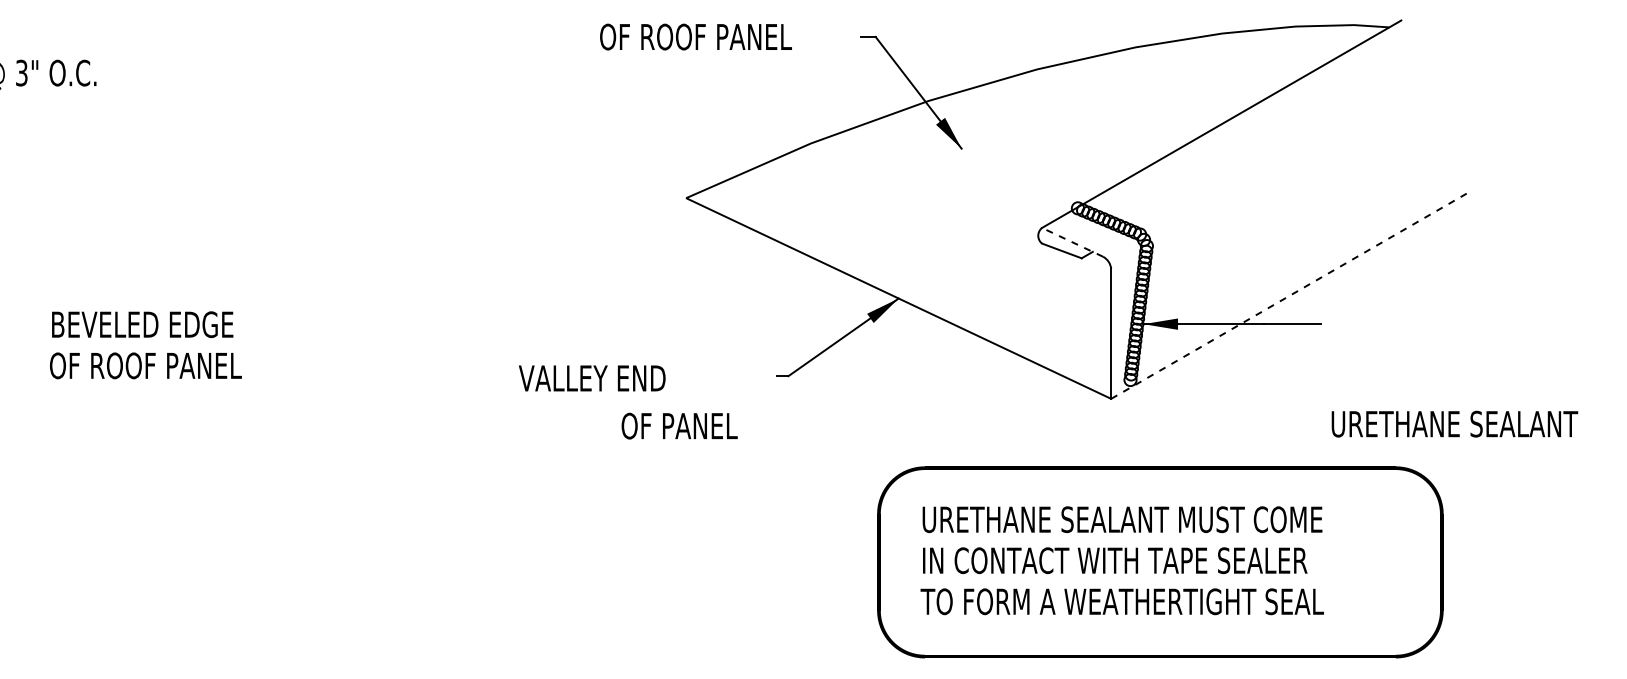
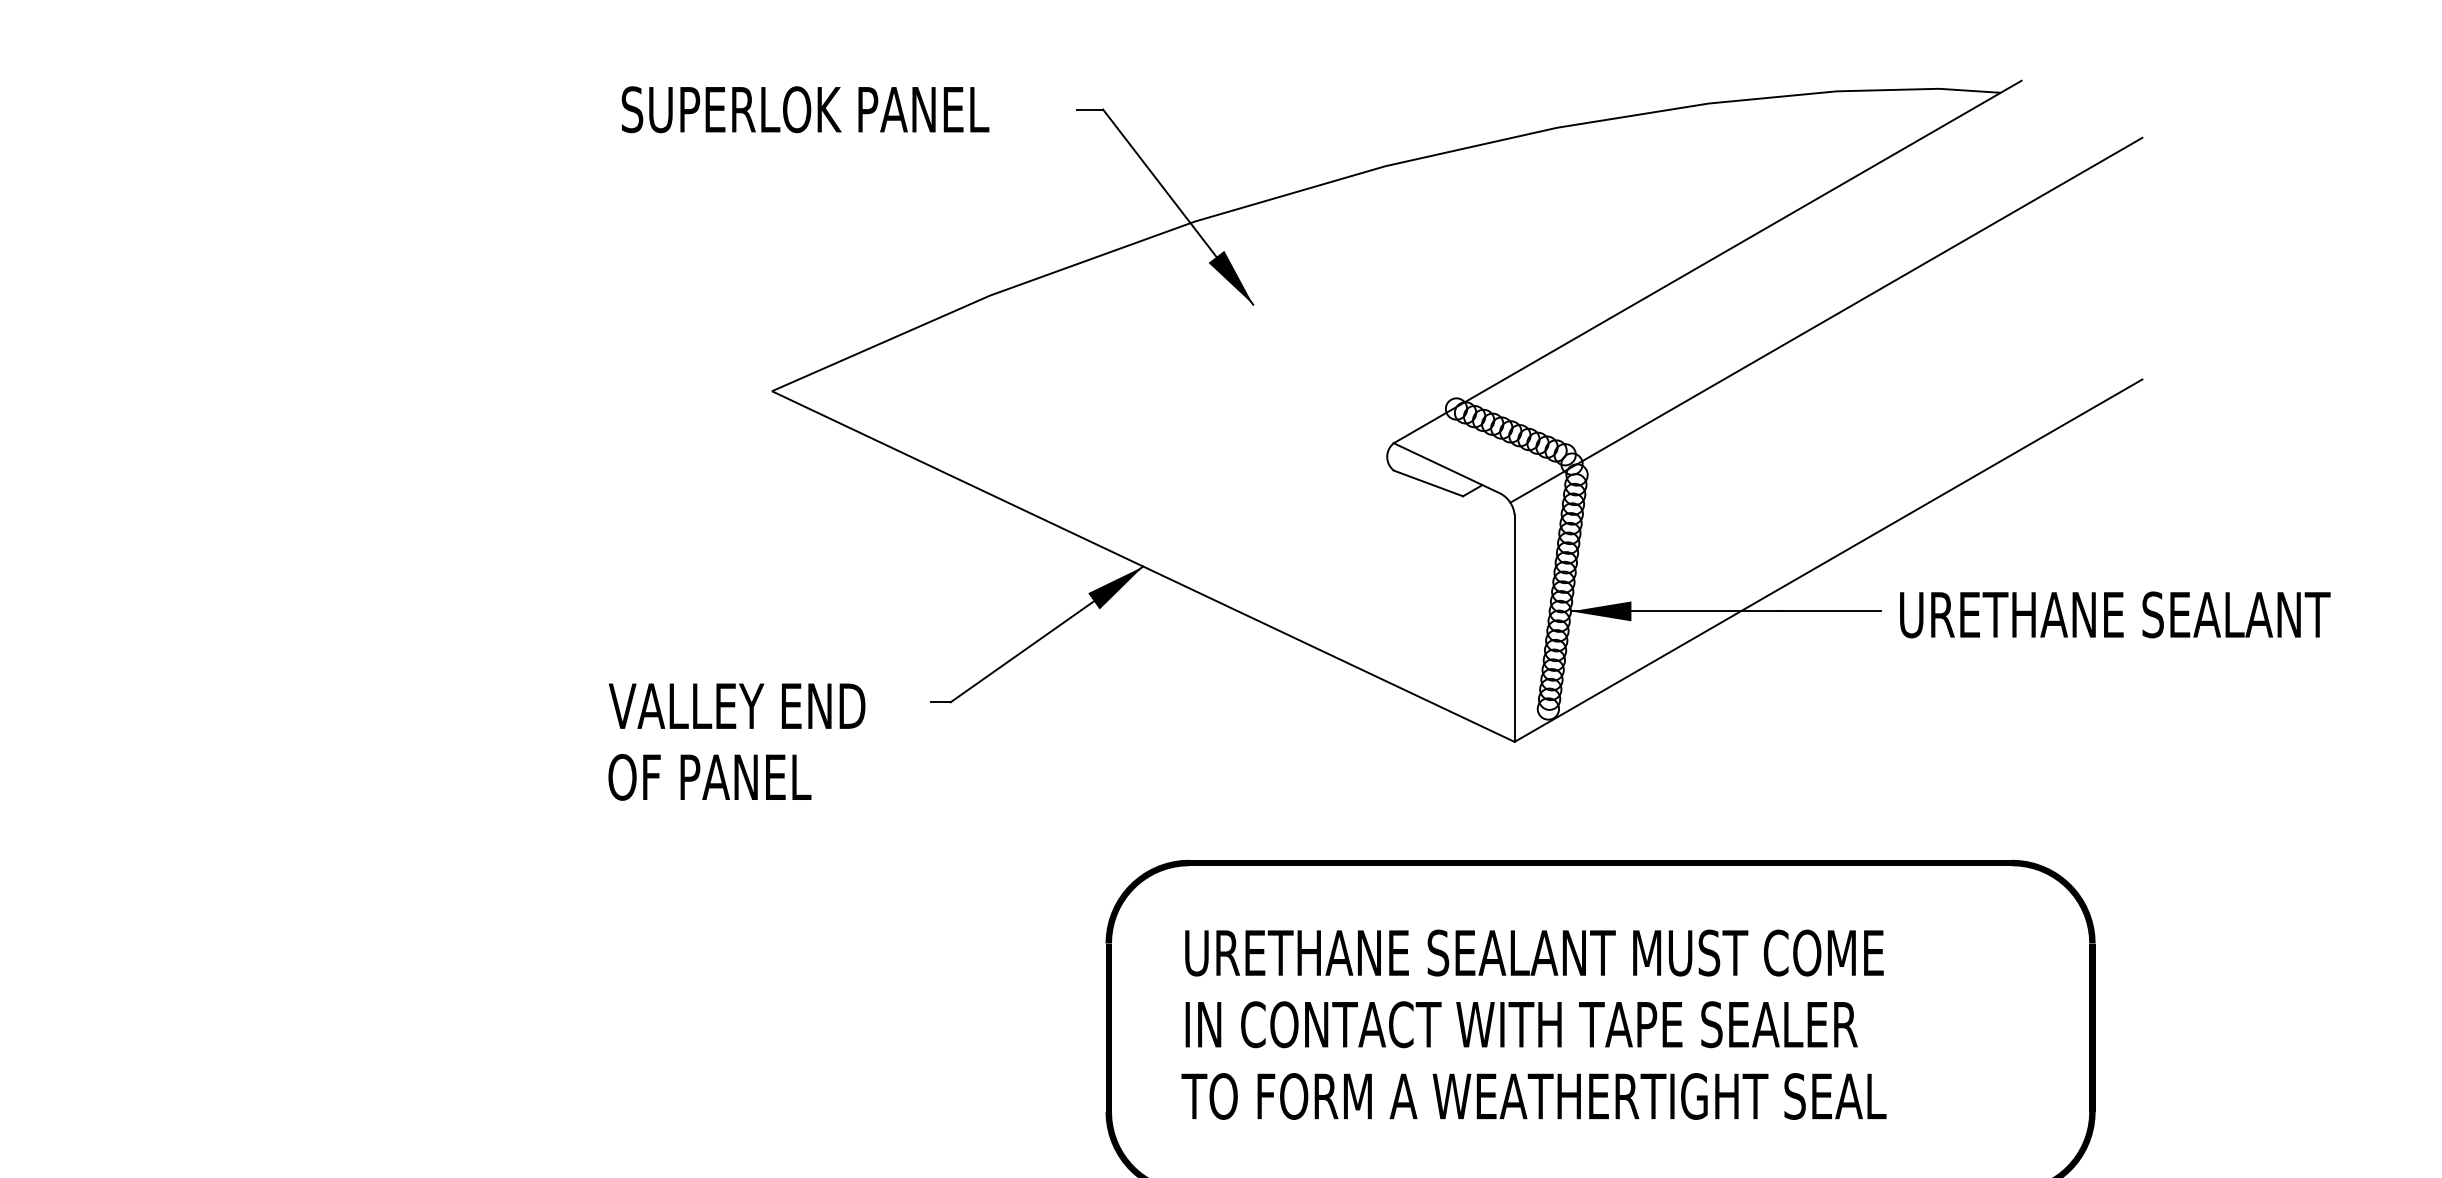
text: (705, 36) -> (805, 108), OF ROOF PANEL -> SUPERLOK PANEL
line: (1289, 157) -> (1826, 320), added
line: (1072, 242) -> (1447, 468), dashed -> solid
line: (1291, 294) -> (1829, 559), dashed -> solid
text: (592, 378) -> (737, 706), moved
text: (1454, 423) -> (2114, 613), moved
text: (679, 425) -> (709, 776), moved

